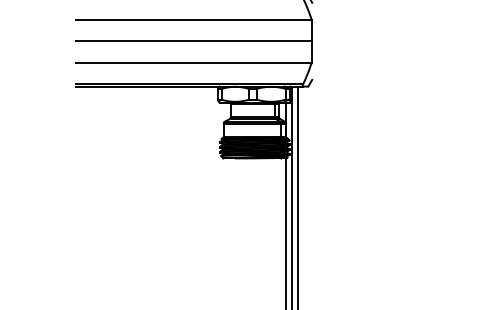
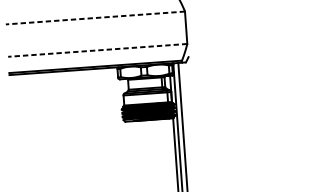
line: (194, 20) -> (95, 18), solid -> dashed
line: (193, 41) -> (96, 34), removed
line: (194, 62) -> (98, 50), solid -> dashed

